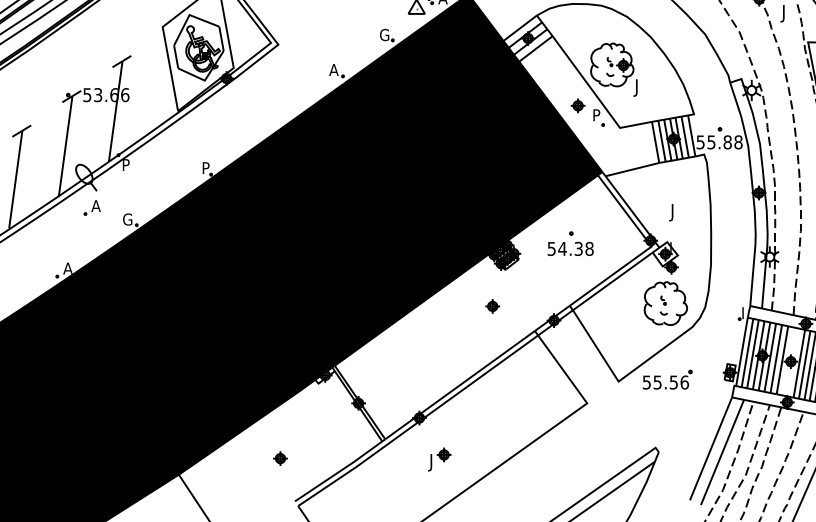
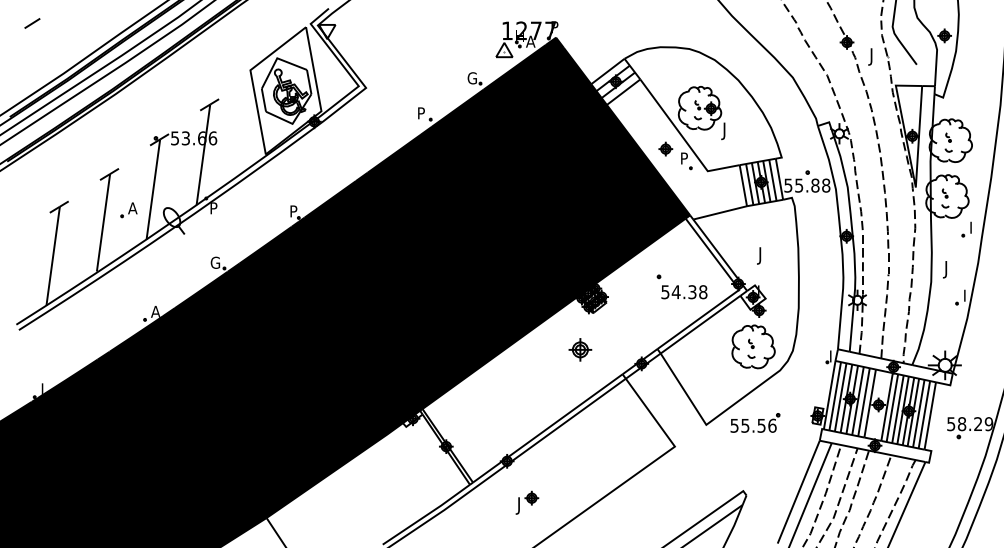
text: (333, 70) -> (421, 113), A -> P
part: (91, 208) -> (128, 210), moved
text: (570, 249) -> (684, 292), moved
part: (492, 306) -> (580, 349), size x1.6
part: (279, 458) -> (367, 501), removed

